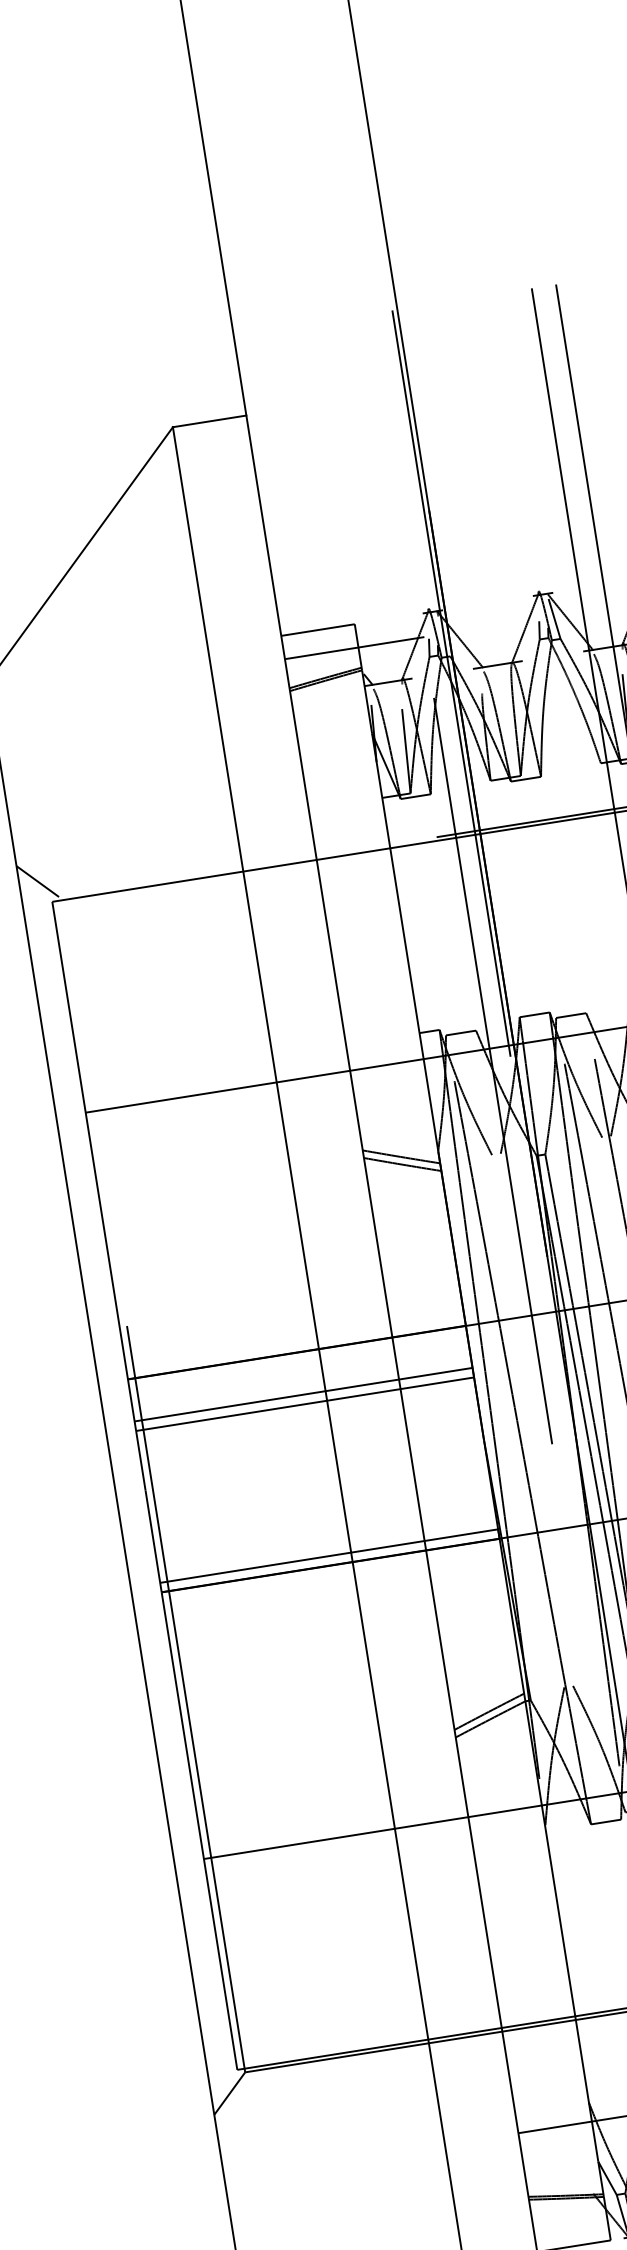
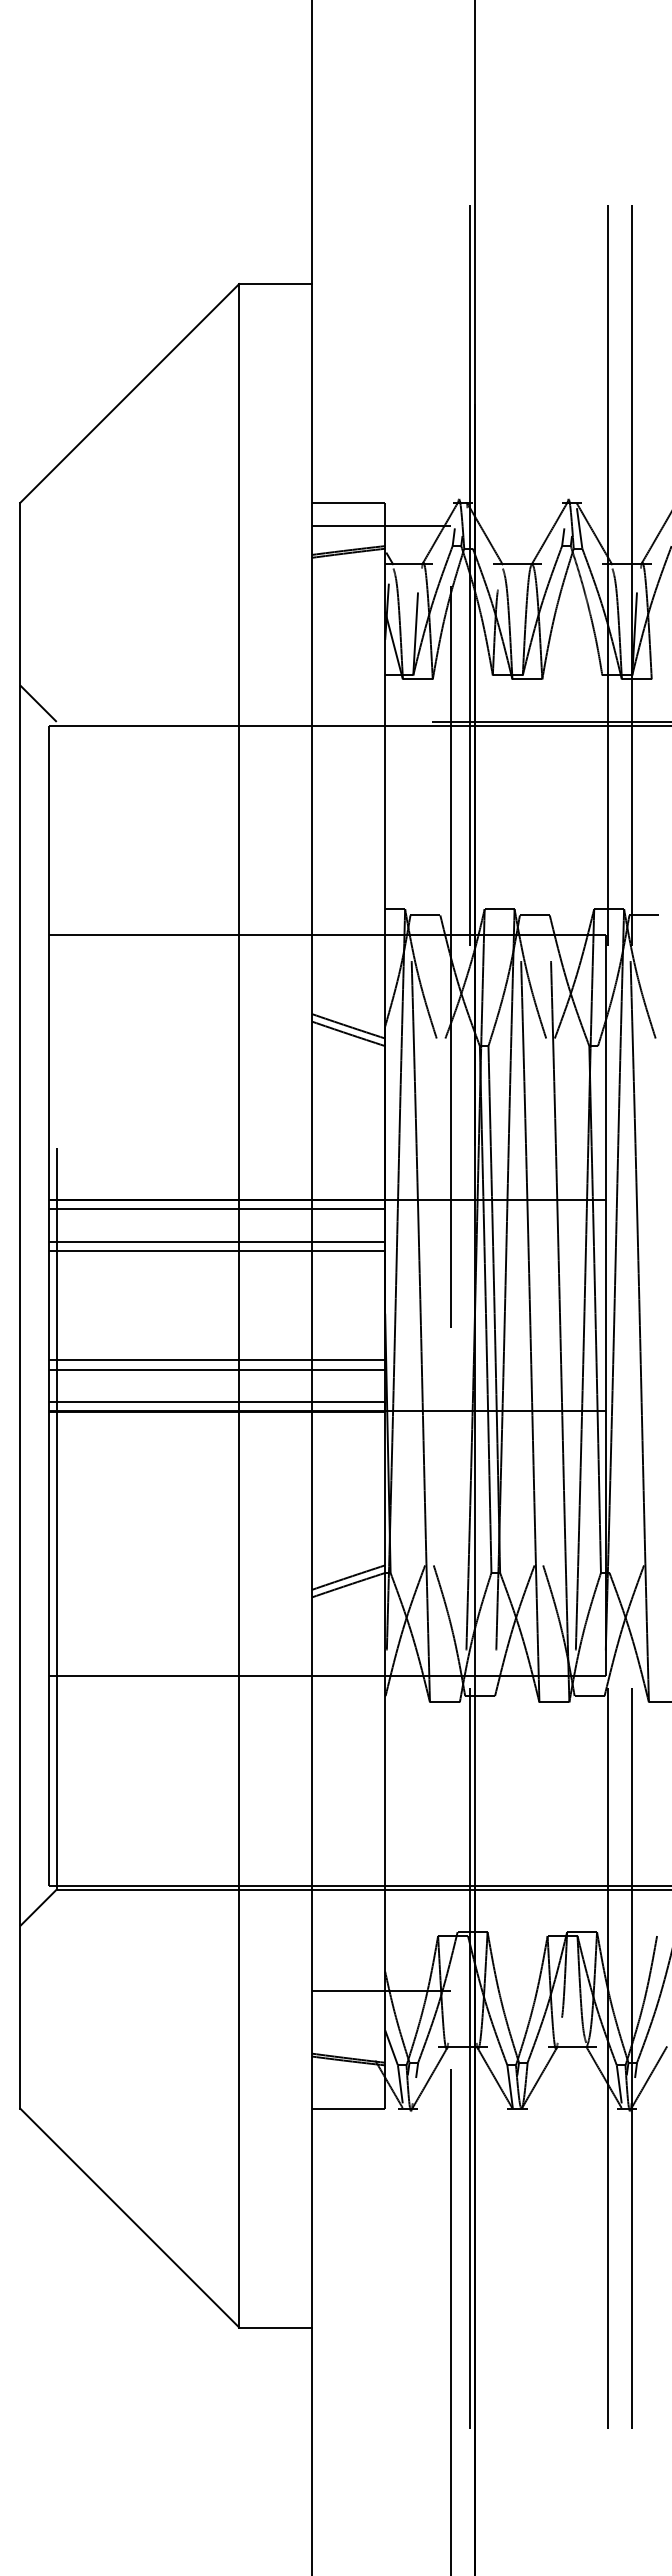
line: (298, 1362) -> (217, 1209), added
line: (322, 1514) -> (217, 1360), added
line: (324, 1523) -> (217, 1369), added

